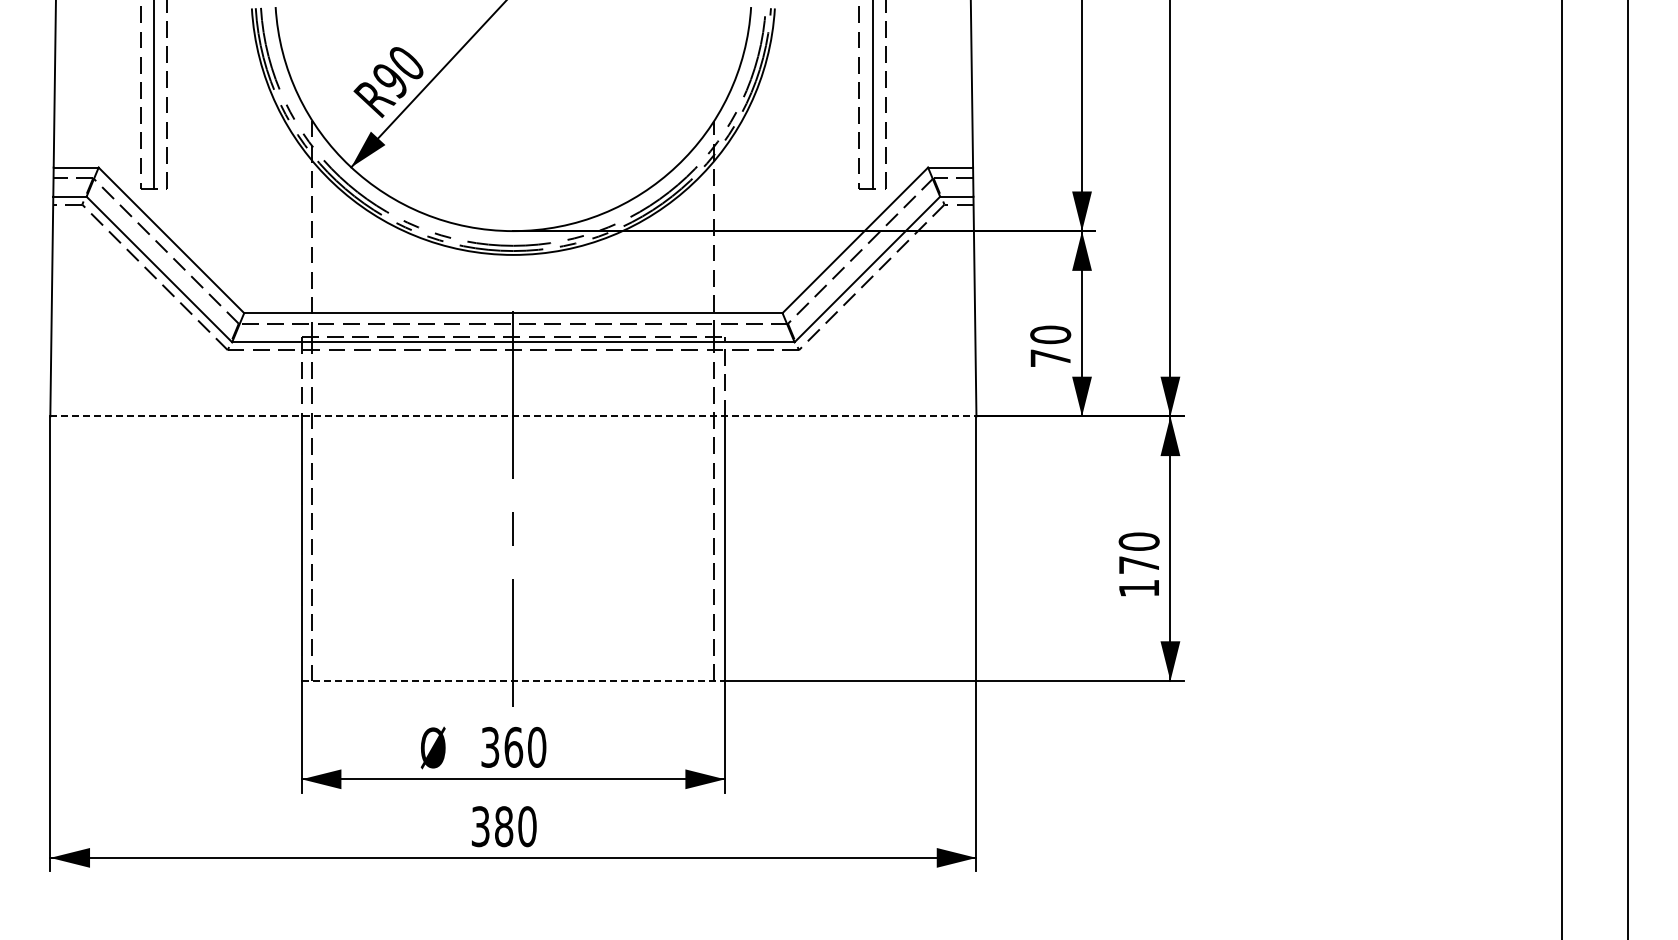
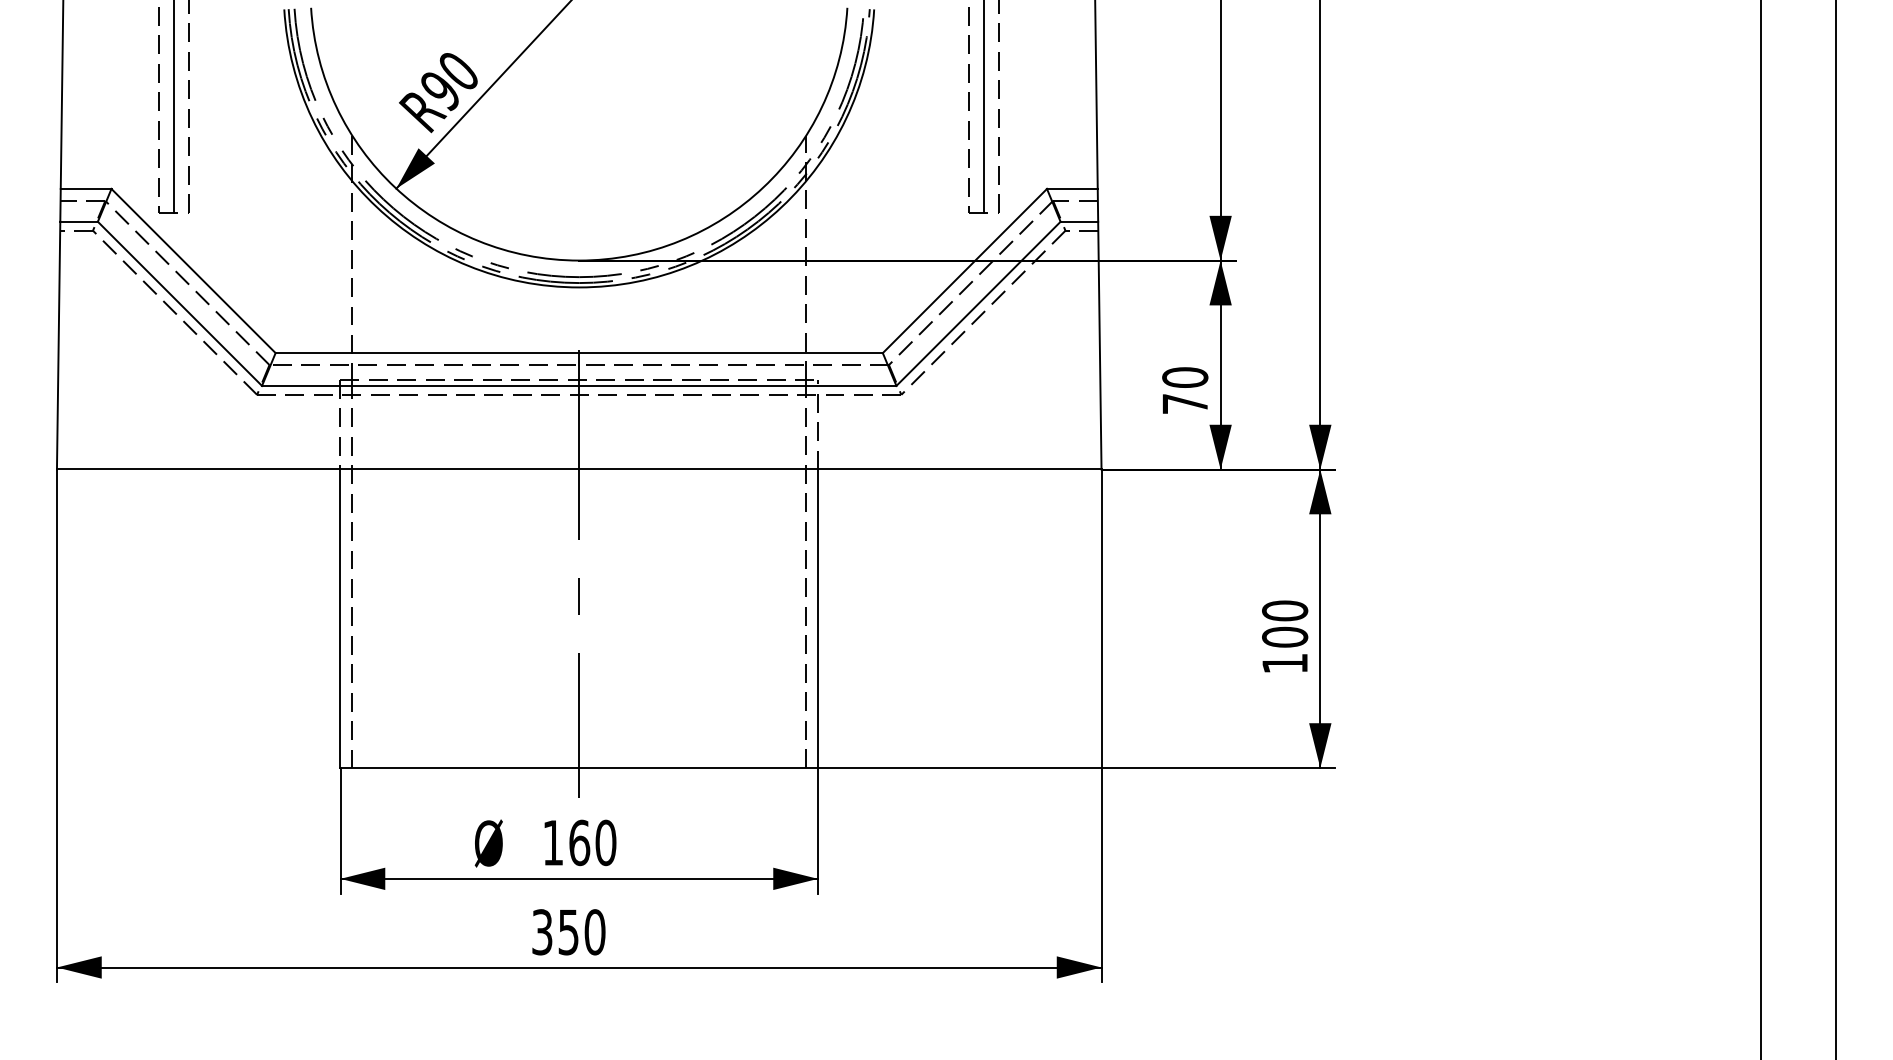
line: (513, 416) -> (579, 469), dashed -> solid
text: (1138, 564) -> (1284, 636), 170 -> 100
line: (513, 680) -> (579, 767), dashed -> solid
text: (490, 746) -> (553, 841), 360 -> 160
text: (504, 826) -> (569, 932), 380 -> 350

